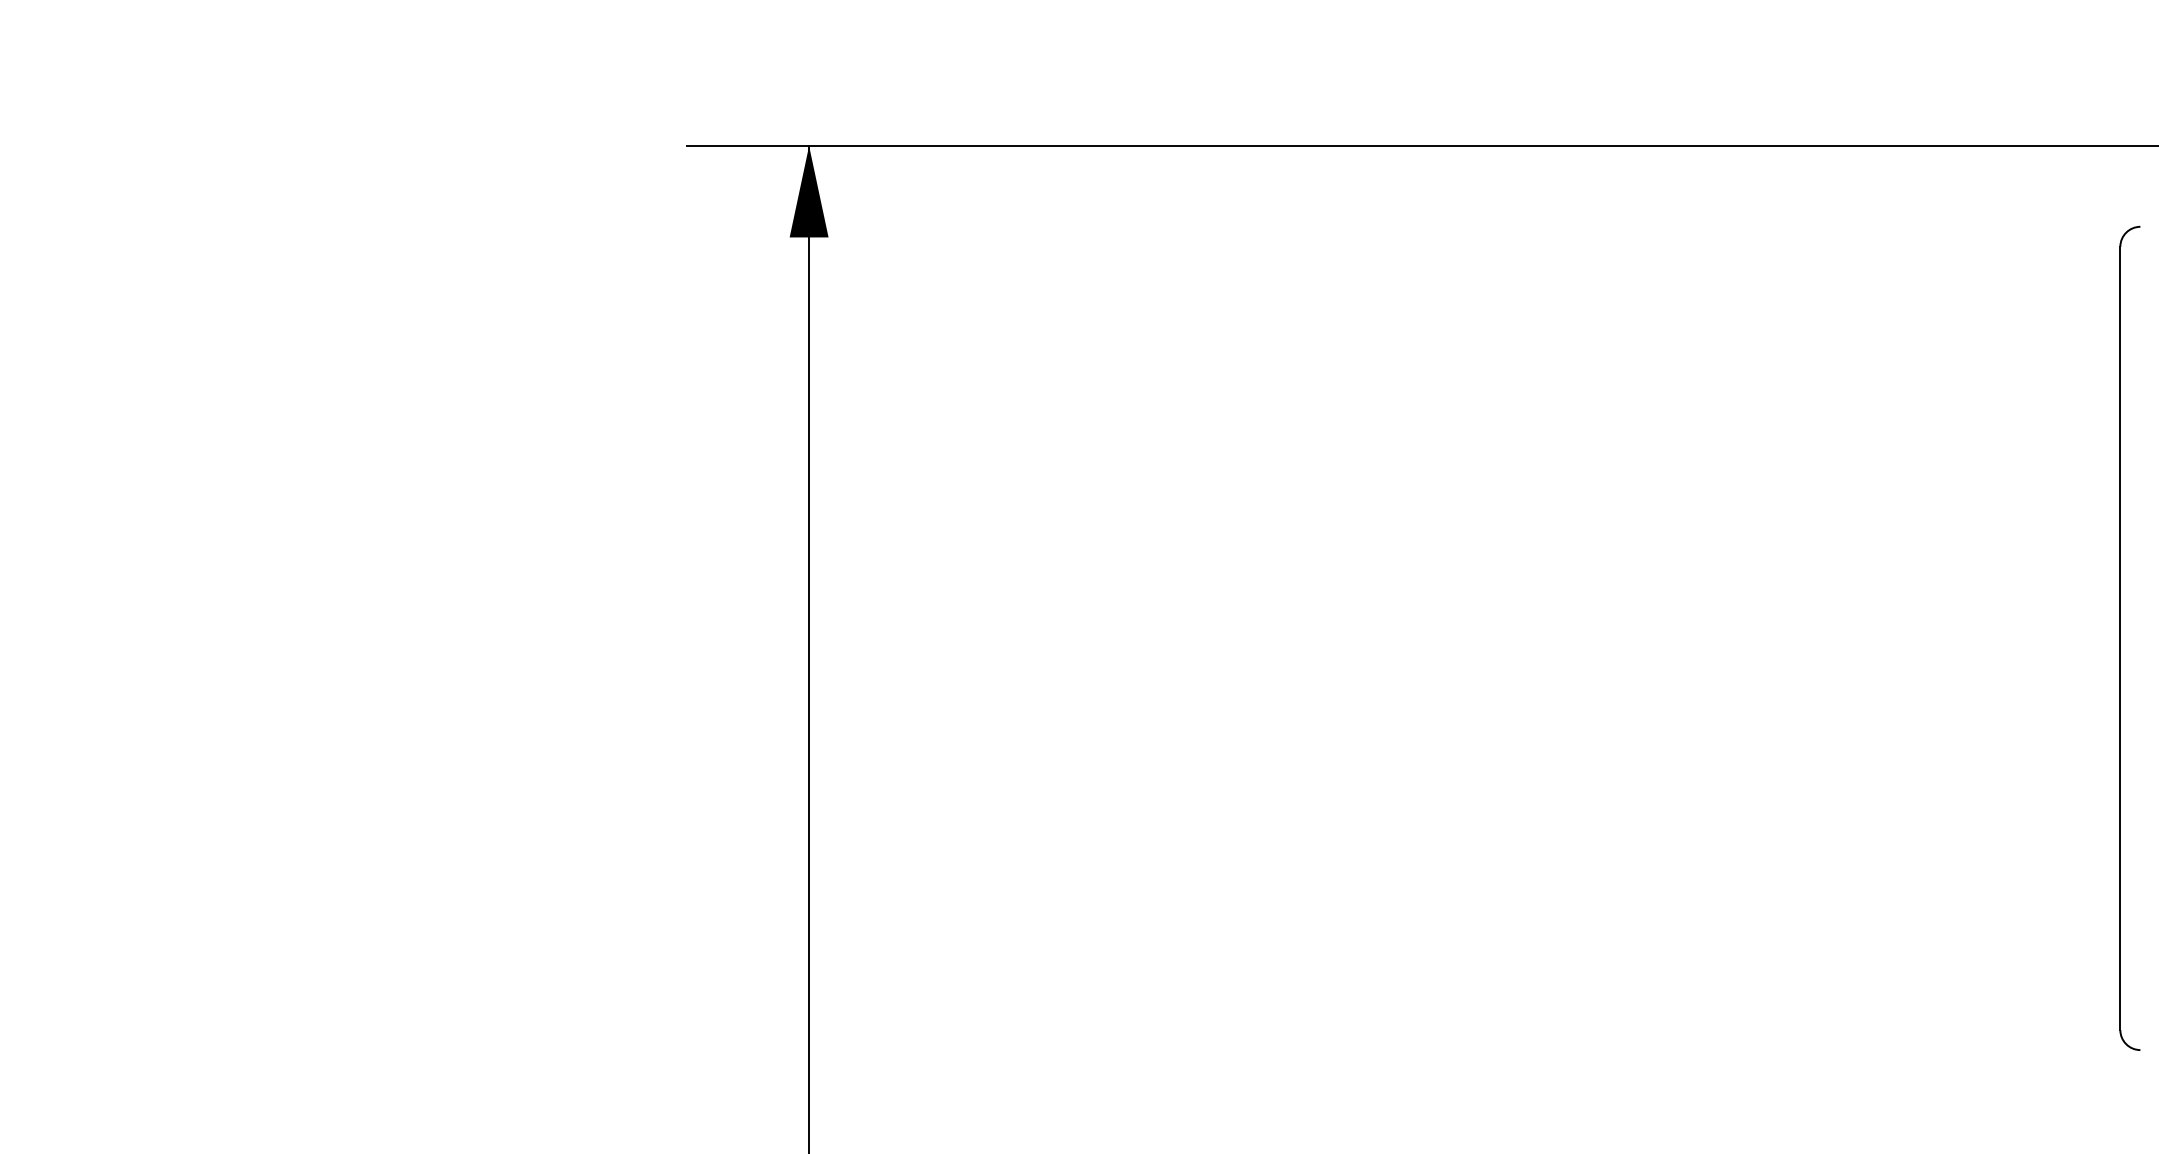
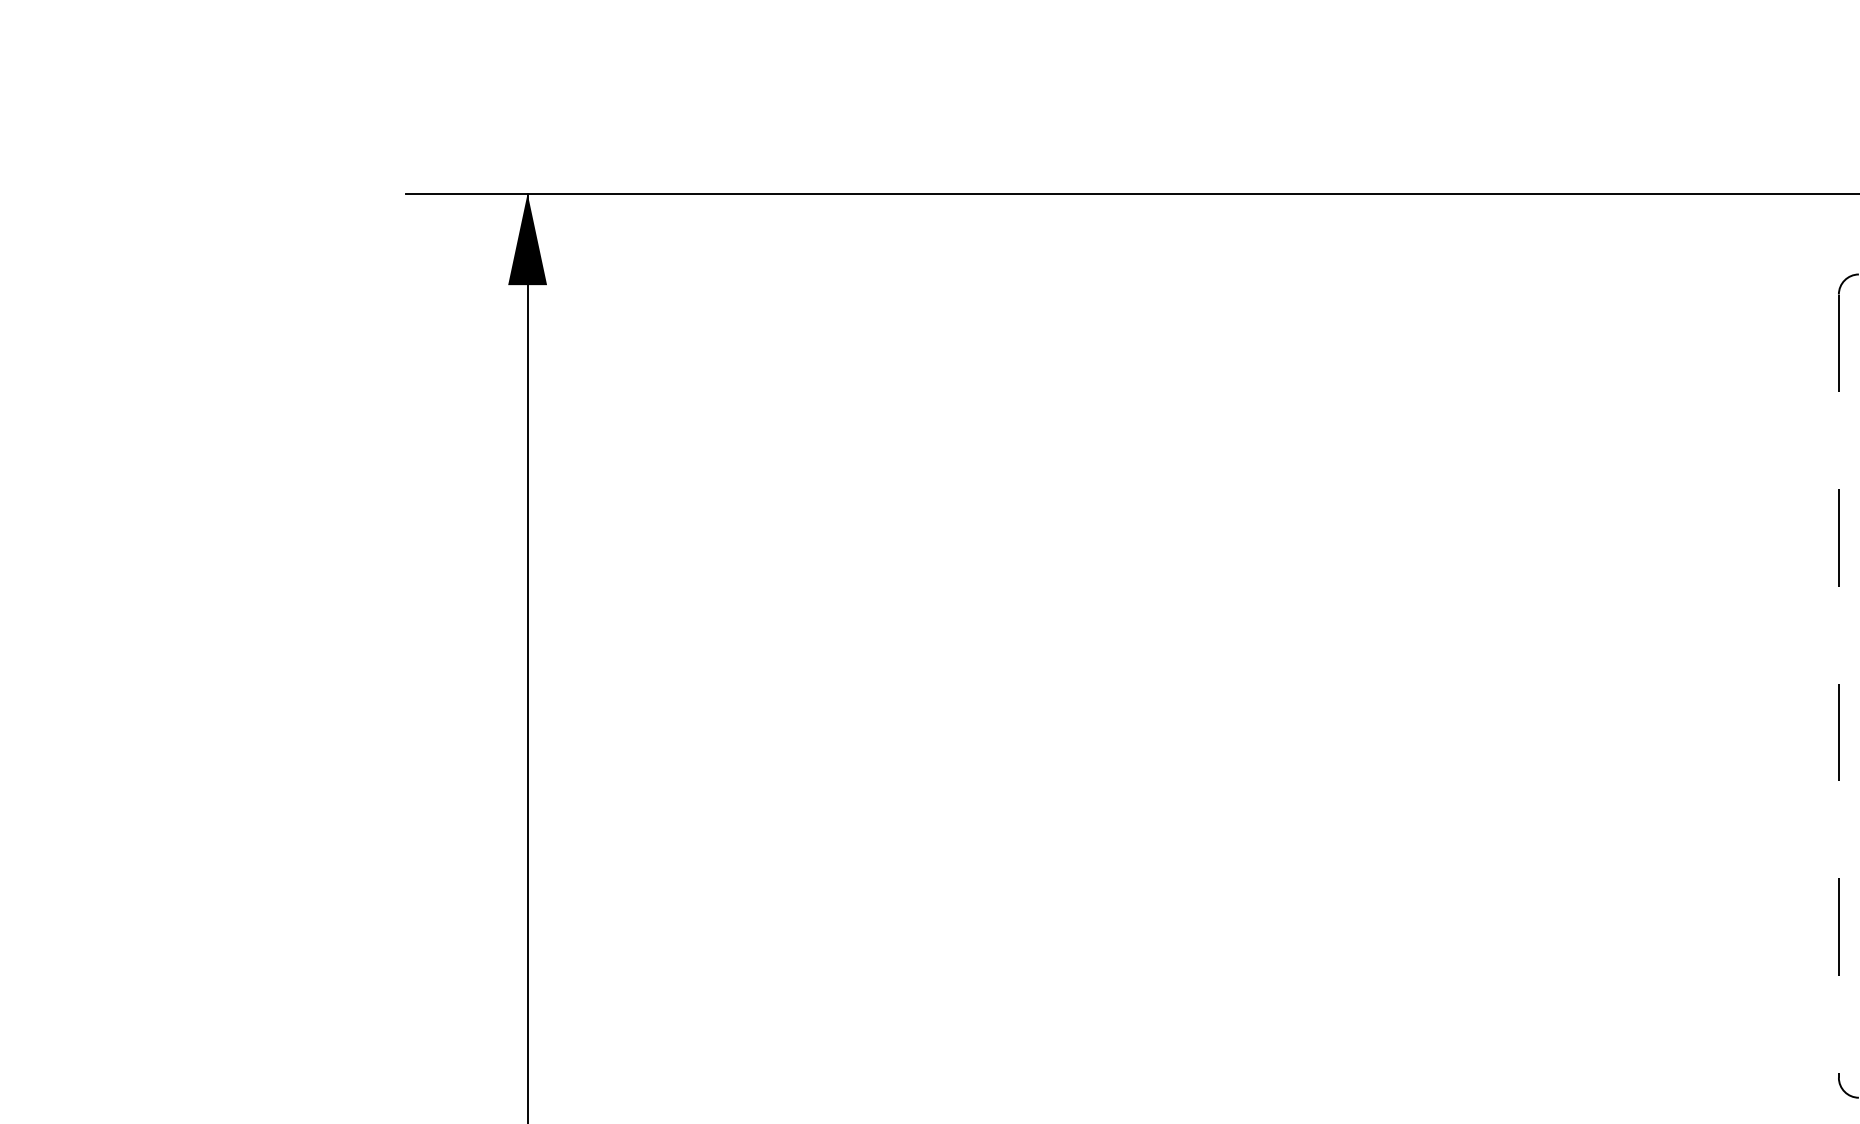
line: (2120, 638) -> (1839, 686), solid -> dashed

